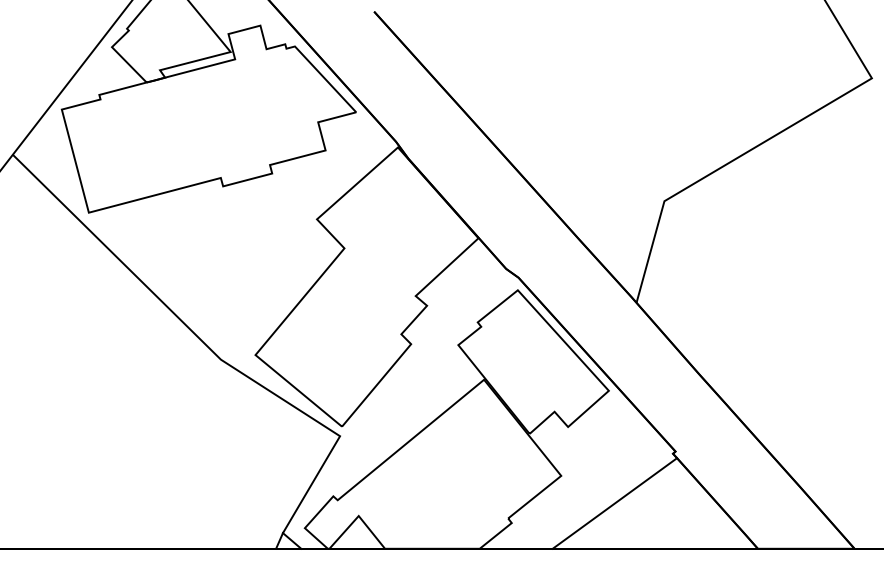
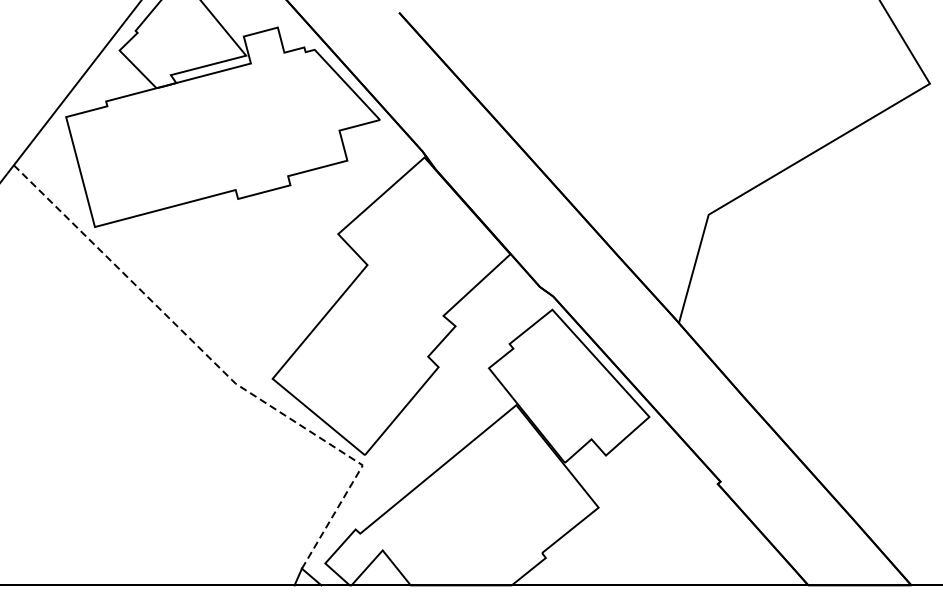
line: (208, 347) -> (222, 370), solid -> dashed
line: (614, 503) -> (655, 537), removed

